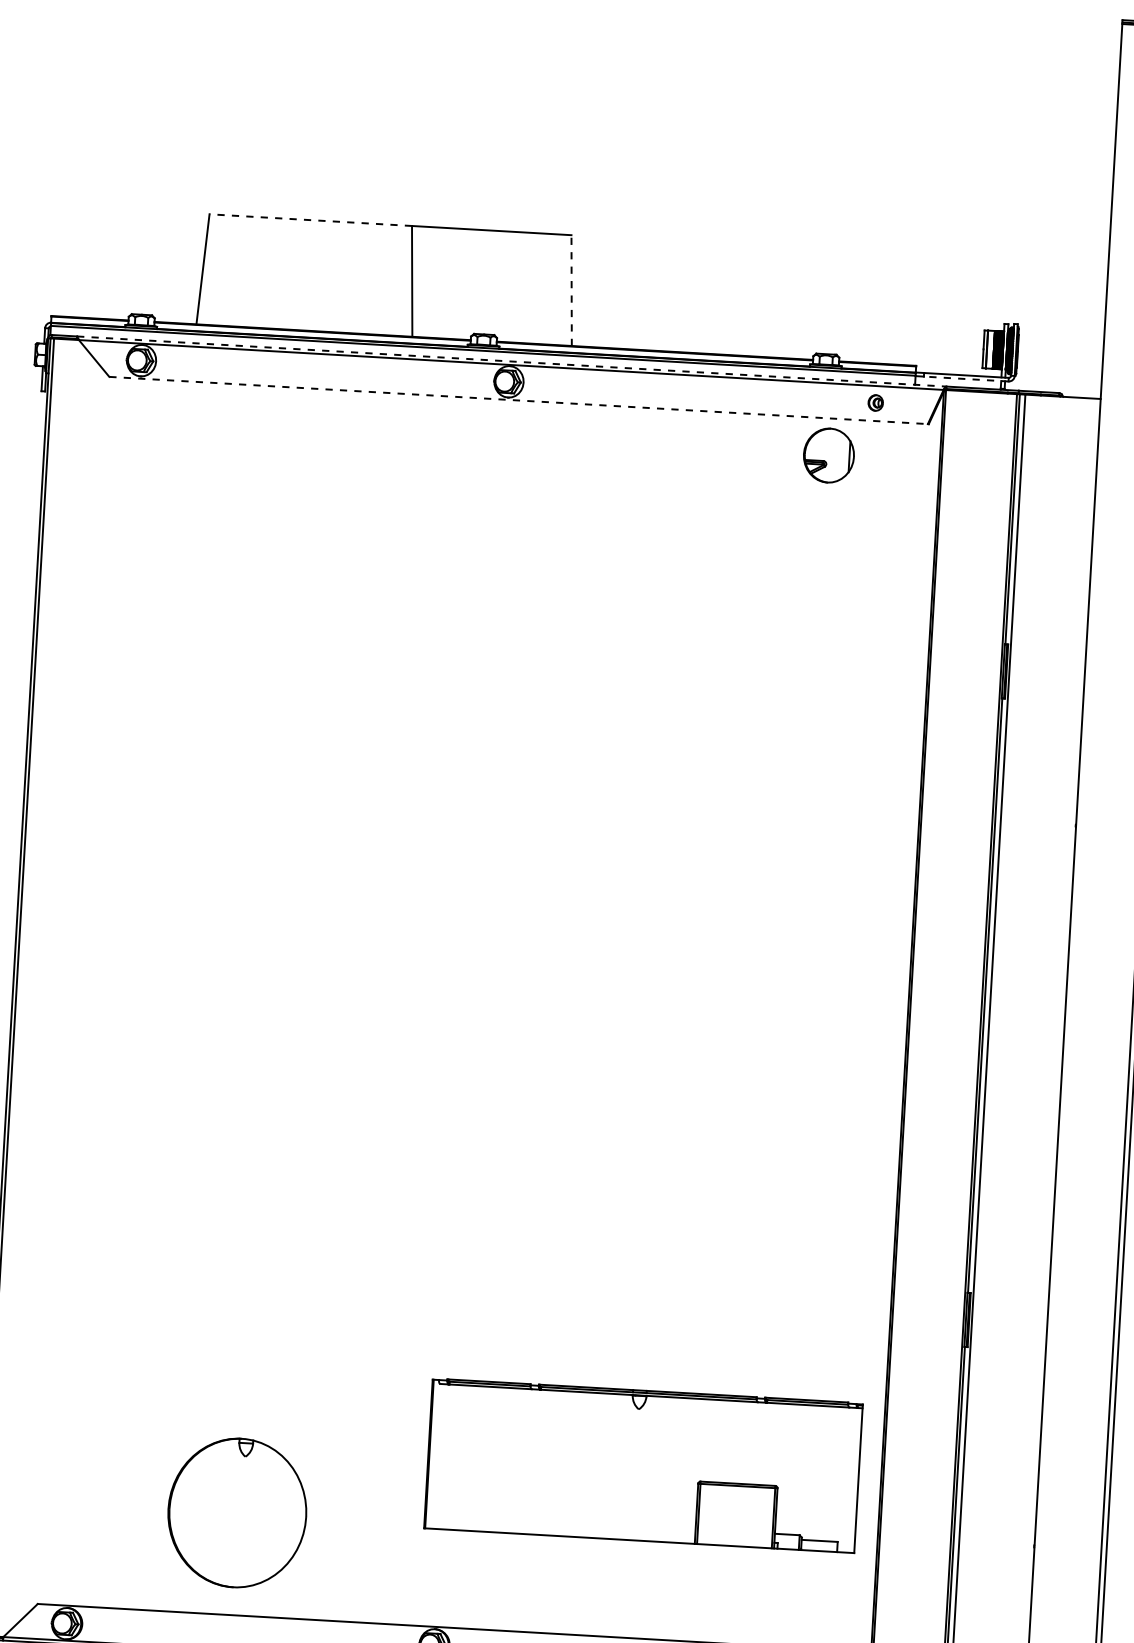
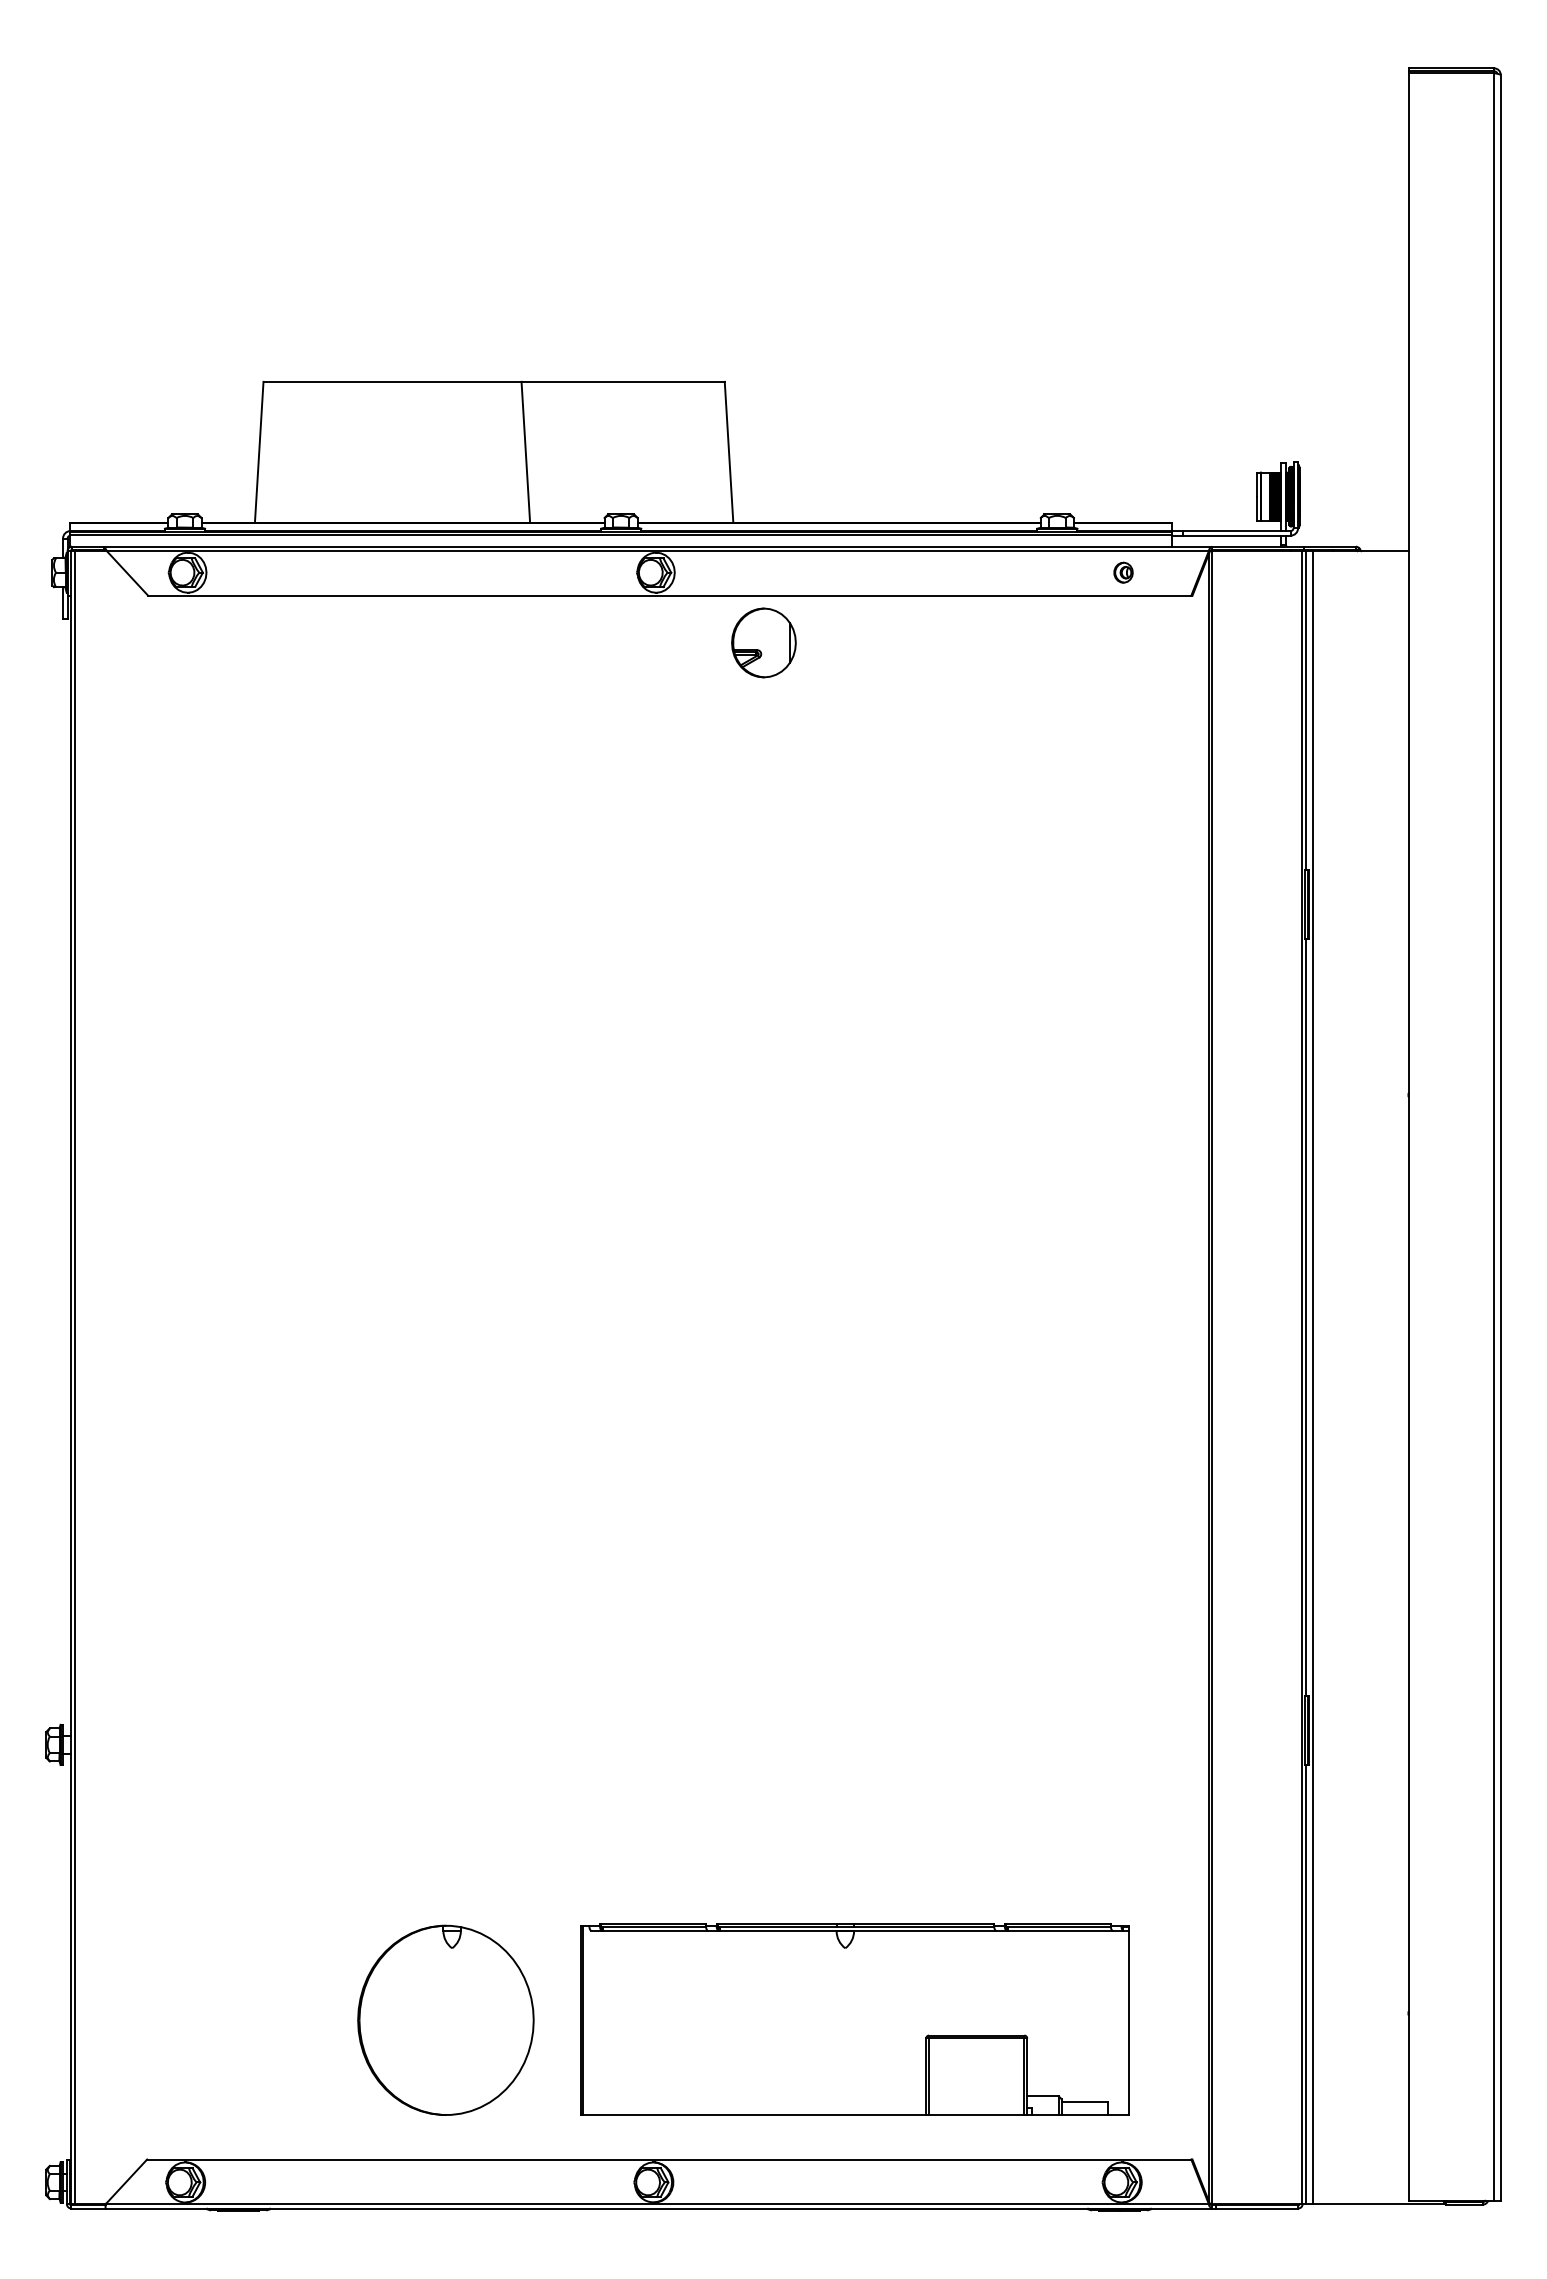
line: (310, 219) -> (392, 381), dashed -> solid
line: (572, 290) -> (729, 451), dashed -> solid
line: (512, 361) -> (658, 546), dashed -> solid
line: (966, 378) -> (1236, 535), dashed -> solid
line: (518, 400) -> (669, 595), dashed -> solid
part: (828, 455) -> (763, 642), moved
part: (642, 1465) -> (854, 2019), moved
part: (237, 1512) -> (445, 2019), moved

